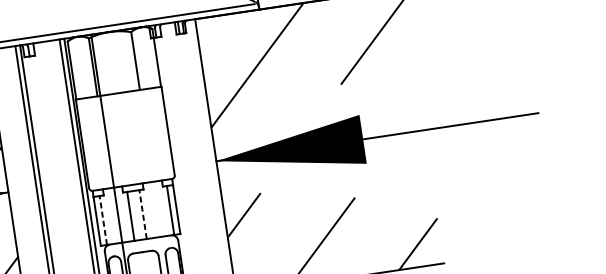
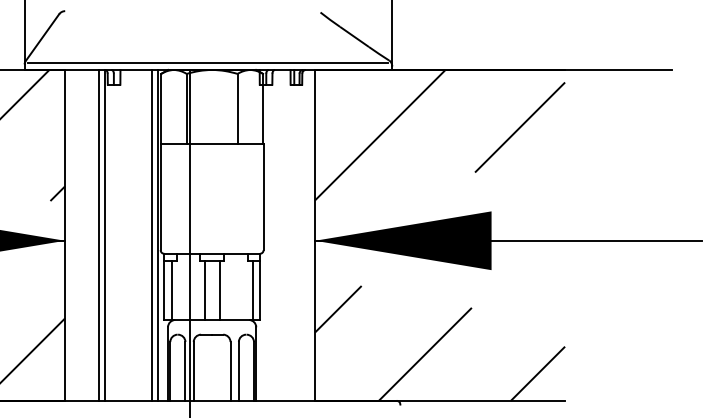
line: (143, 214) -> (219, 290), dashed -> solid
line: (103, 220) -> (171, 290), dashed -> solid

